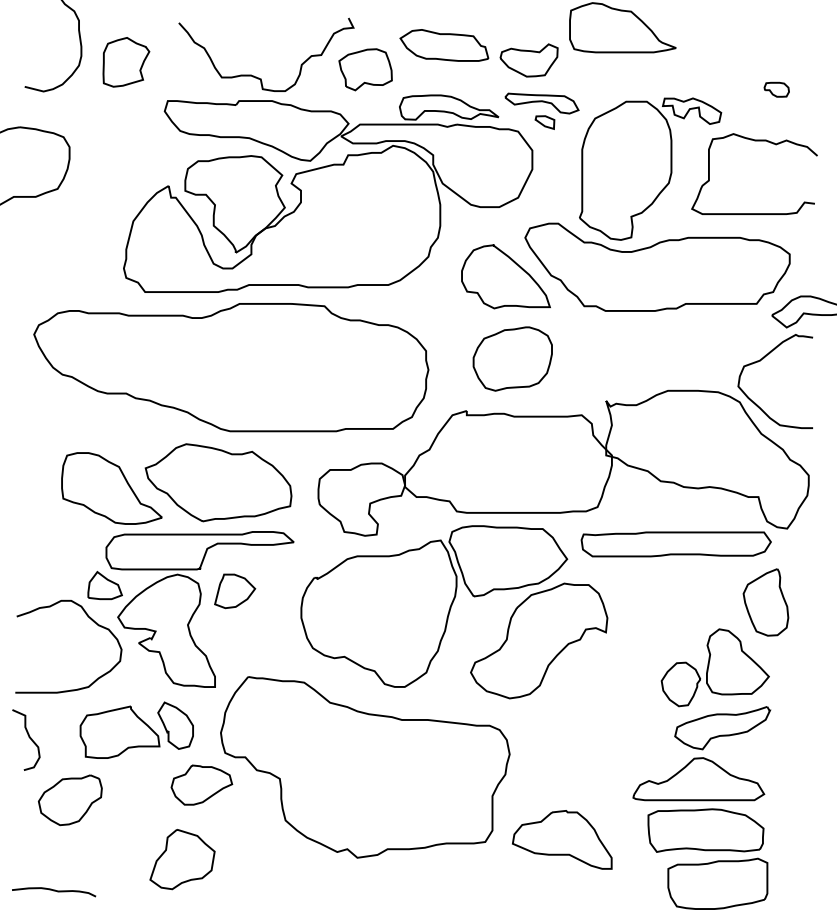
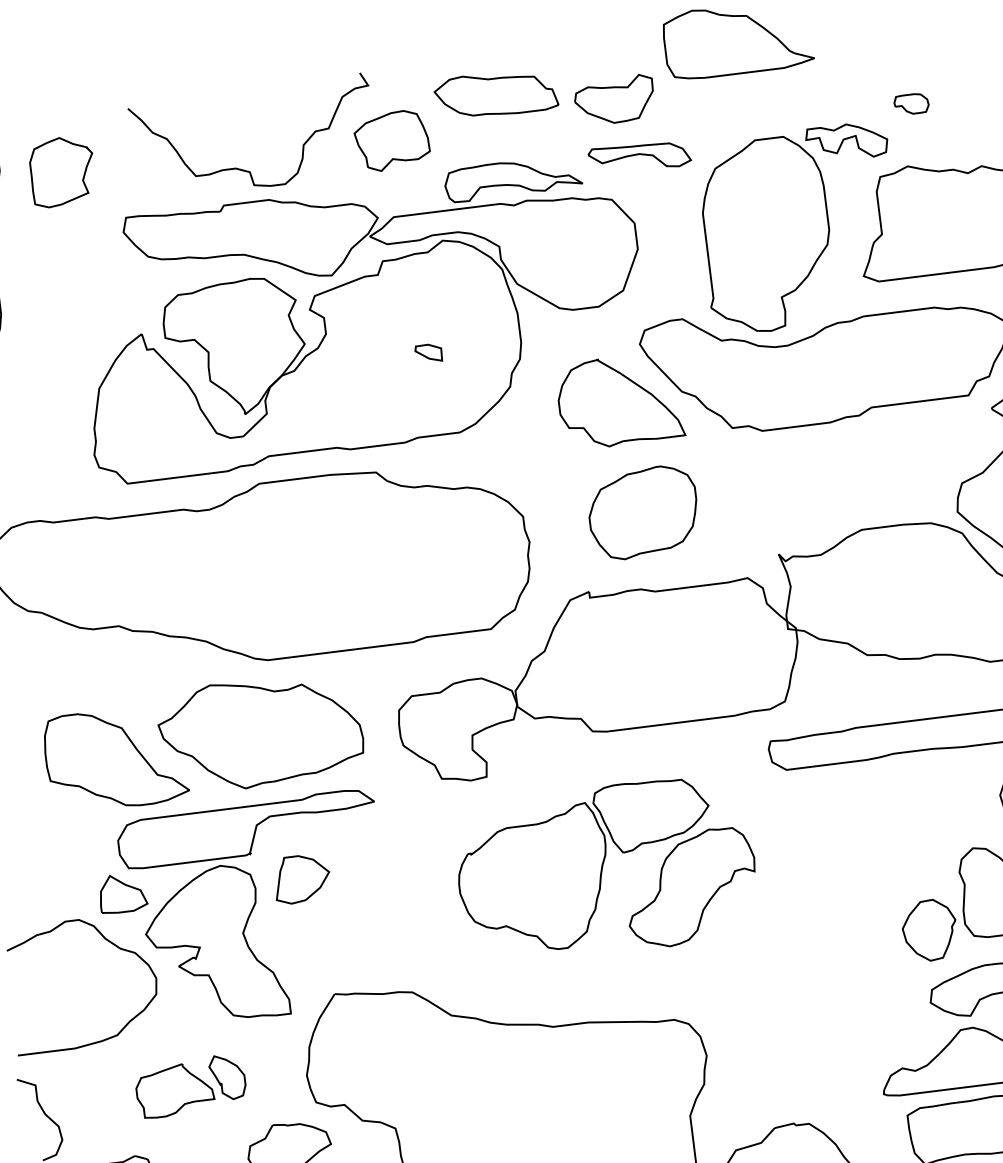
part: (776, 89) -> (911, 103), moved
part: (544, 122) -> (428, 353), moved
part: (454, 612) -> (606, 870), size x0.7
part: (136, 729) -> (190, 1085), size x0.7

